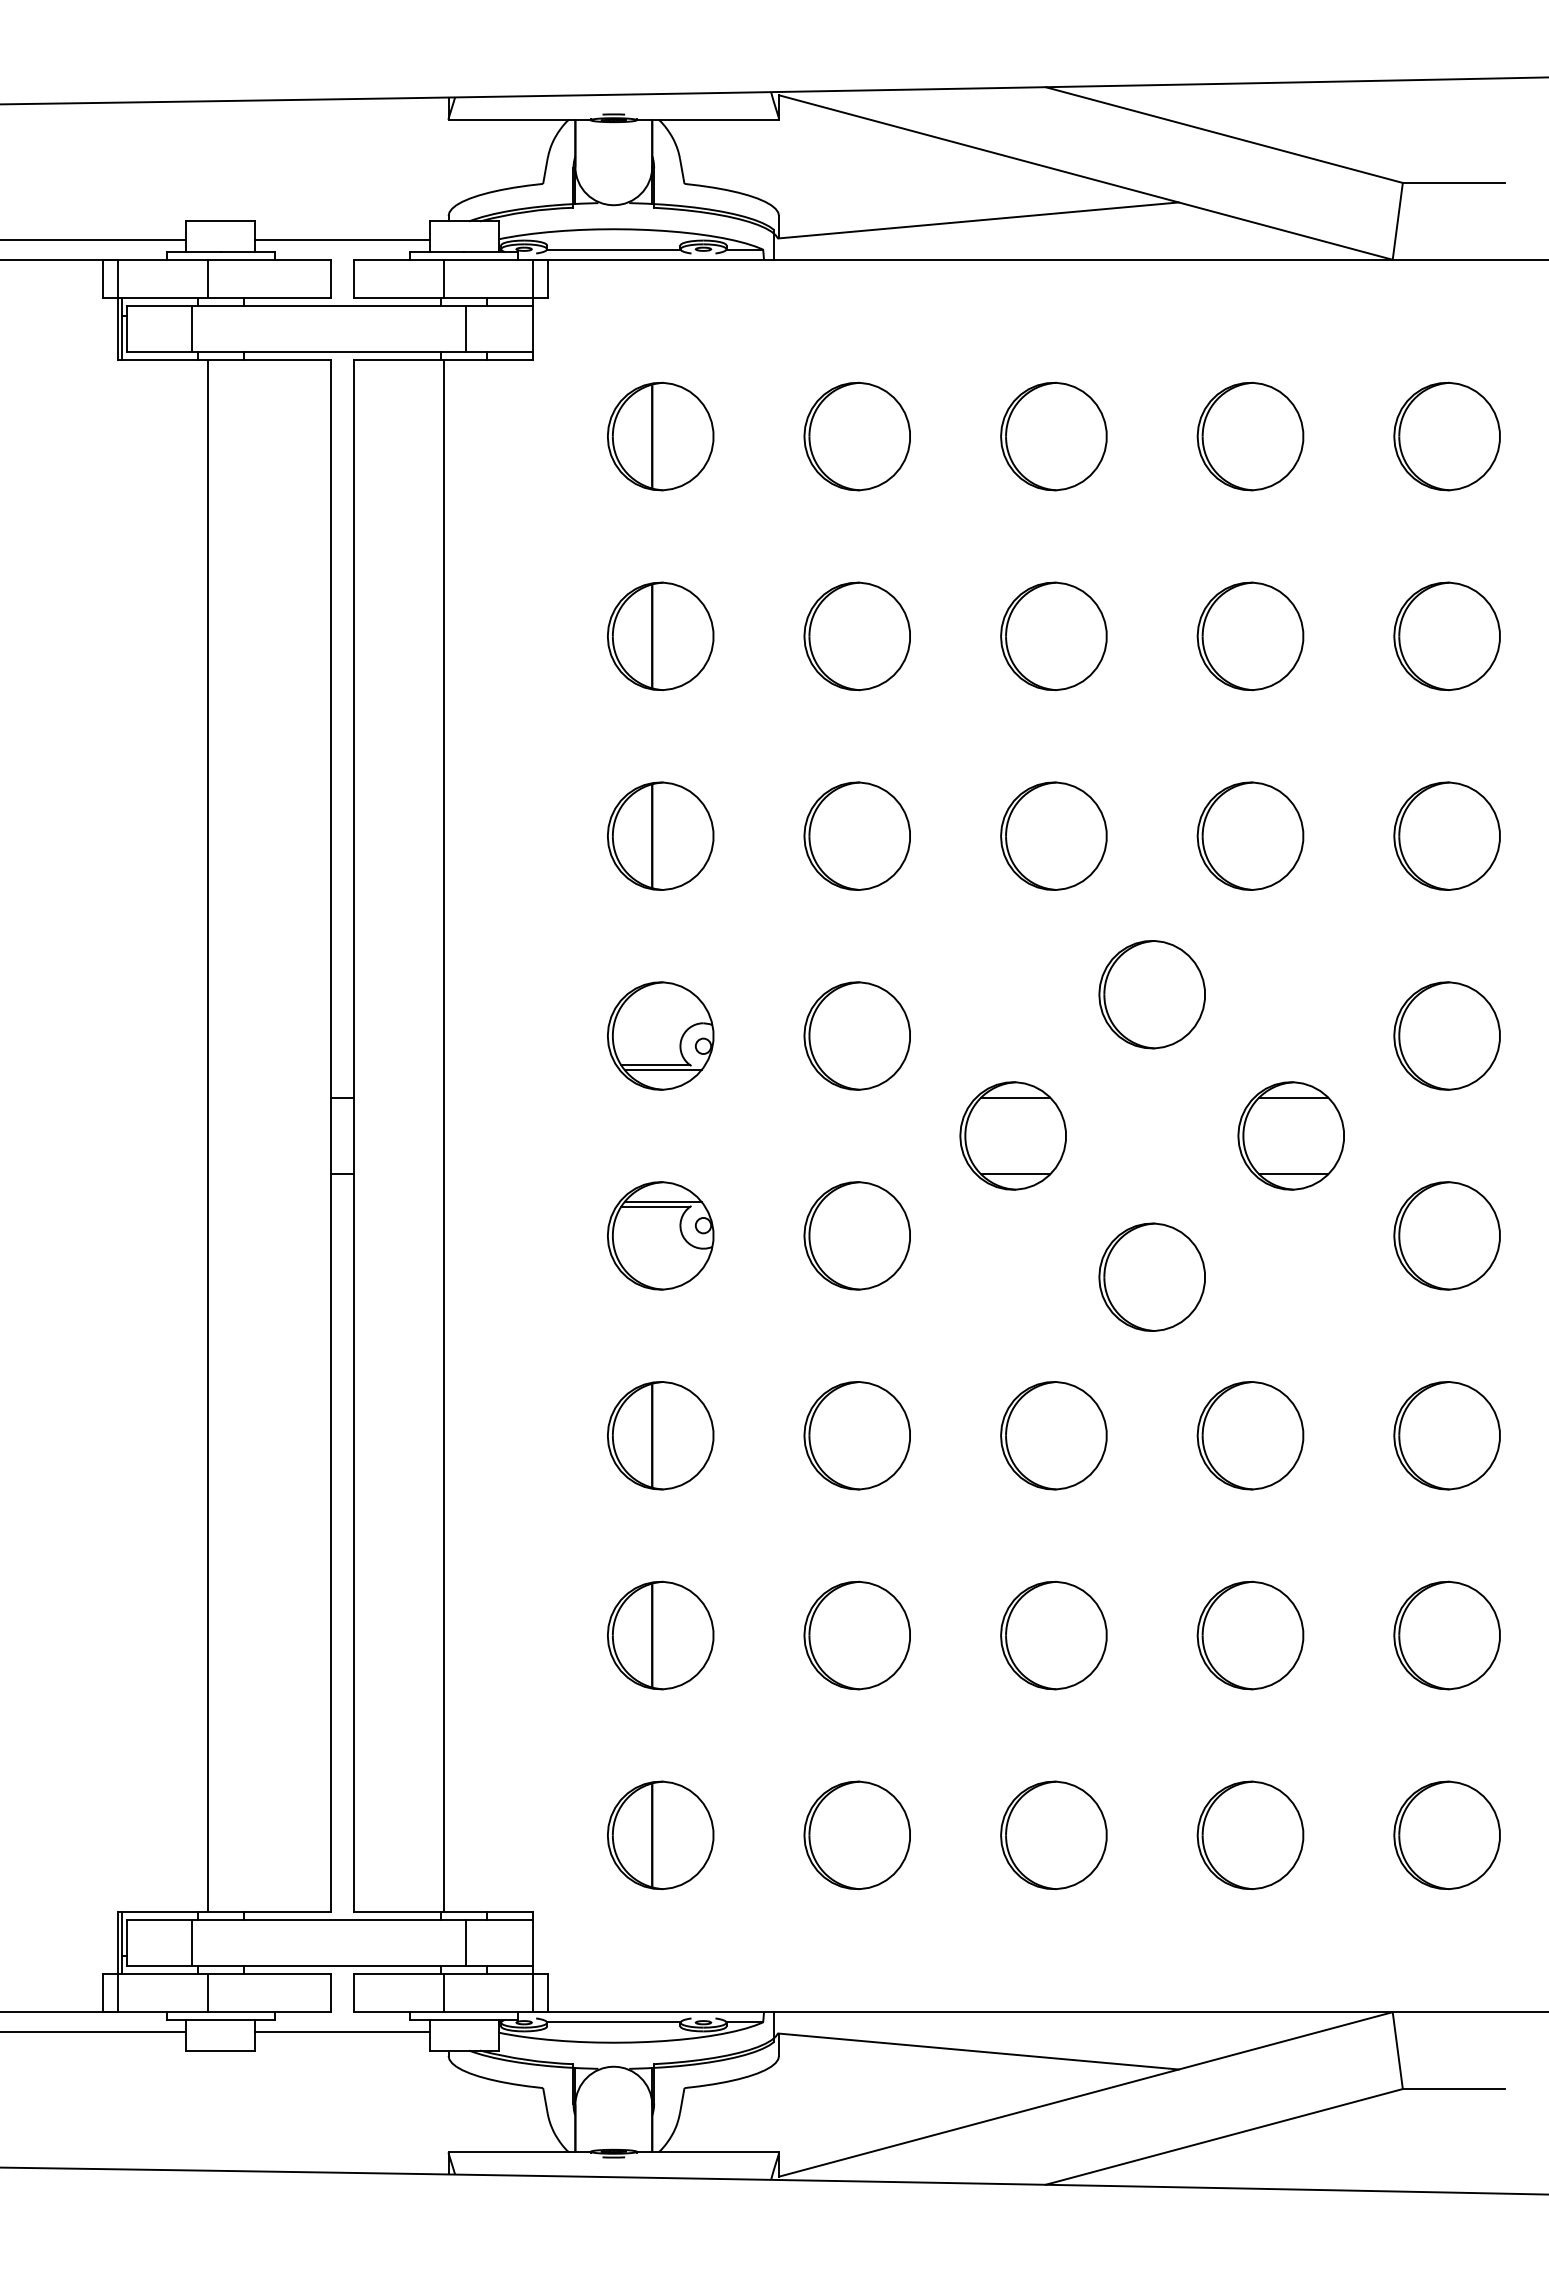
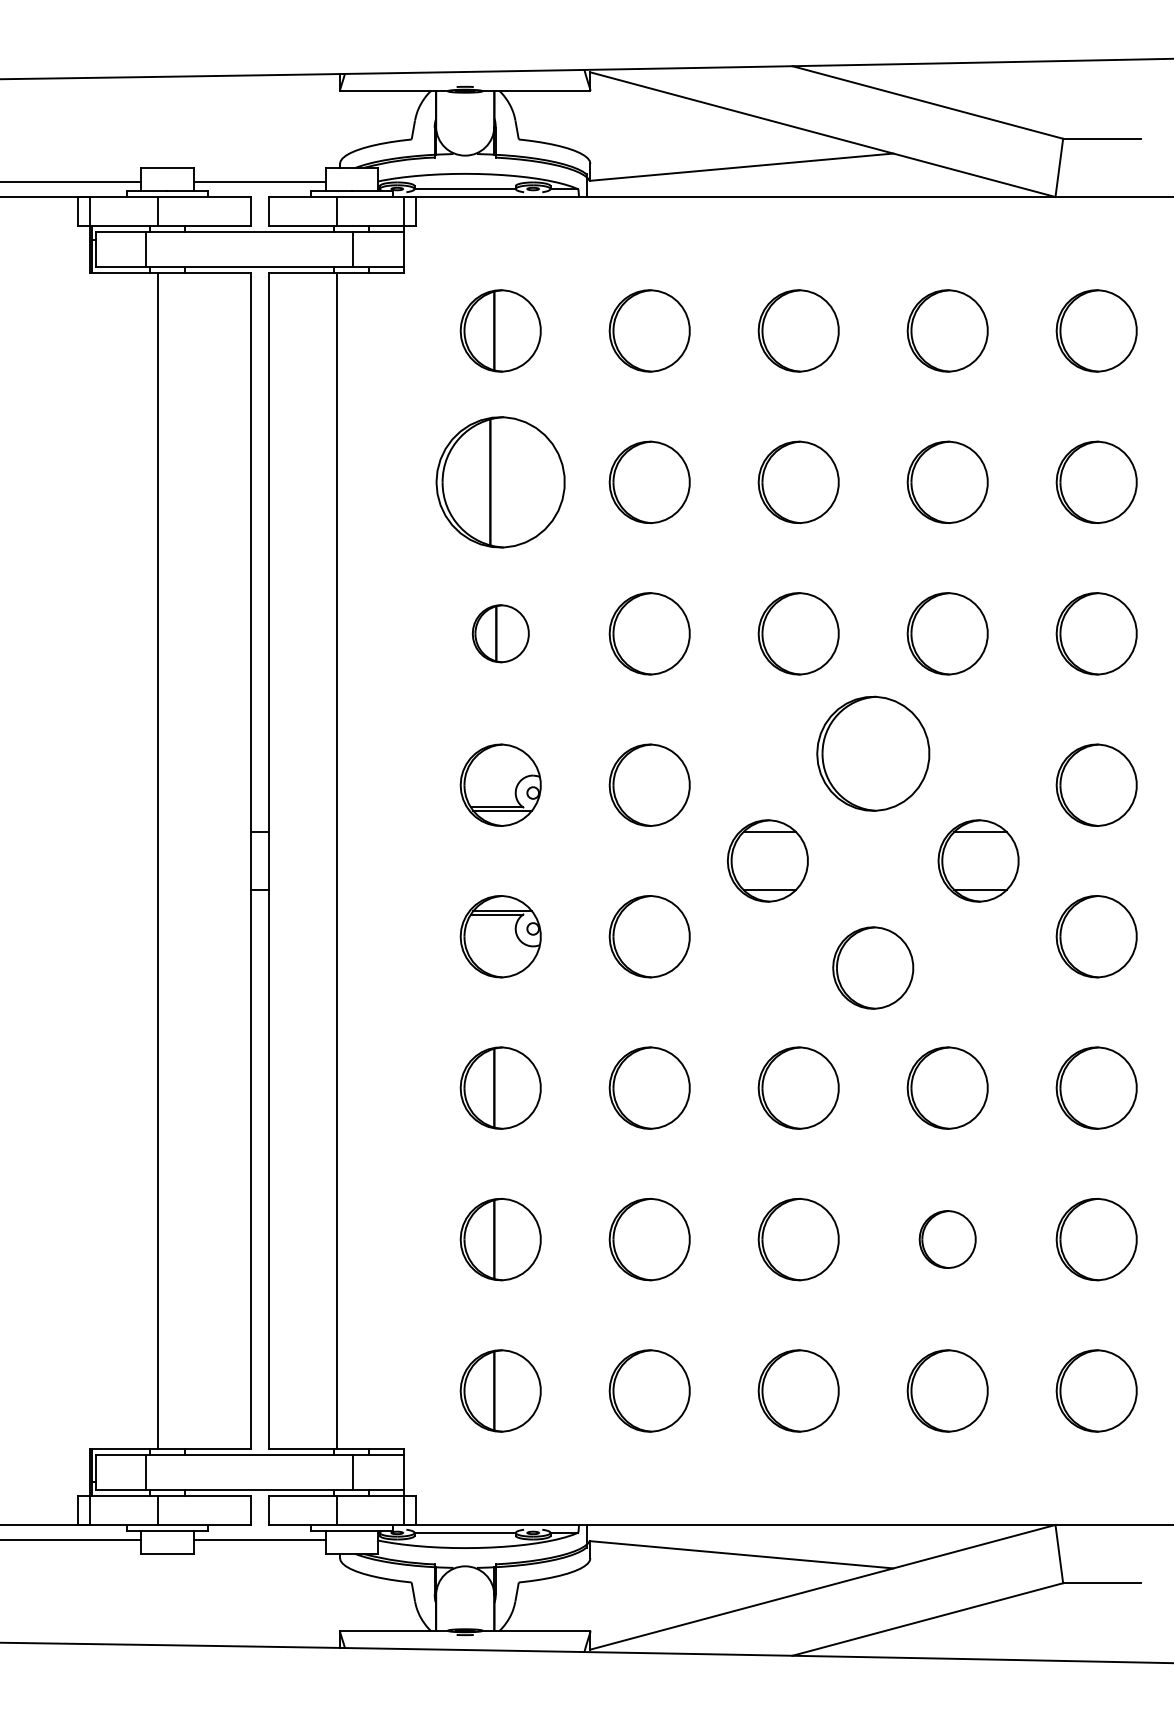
part: (660, 636) -> (500, 482), size x1.6
part: (660, 835) -> (500, 633), size x0.7
part: (1151, 994) -> (872, 753), size x1.4
part: (1250, 1635) -> (947, 1239), size x0.7

